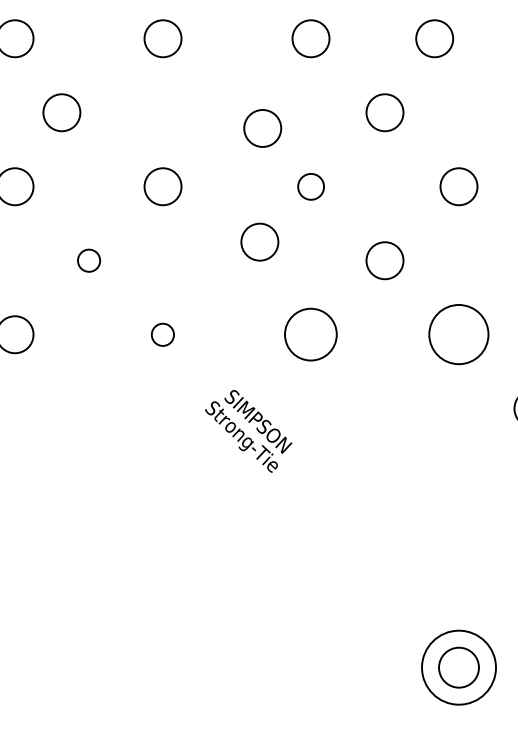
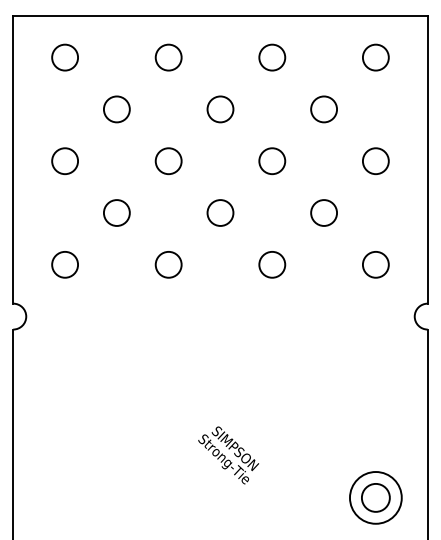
circle: (434, 38) -> (375, 57), moved
circle: (61, 112) -> (116, 109), moved
circle: (262, 128) -> (220, 109), moved
circle: (311, 187) -> (272, 161), size x1.43
circle: (259, 241) -> (220, 212), moved
circle: (88, 260) -> (116, 212), size x1.67
circle: (162, 334) -> (168, 264), size x1.67
circle: (311, 334) -> (272, 264), size x0.71
circle: (458, 334) -> (375, 264), size x0.62
text: (248, 431) -> (228, 455), moved

